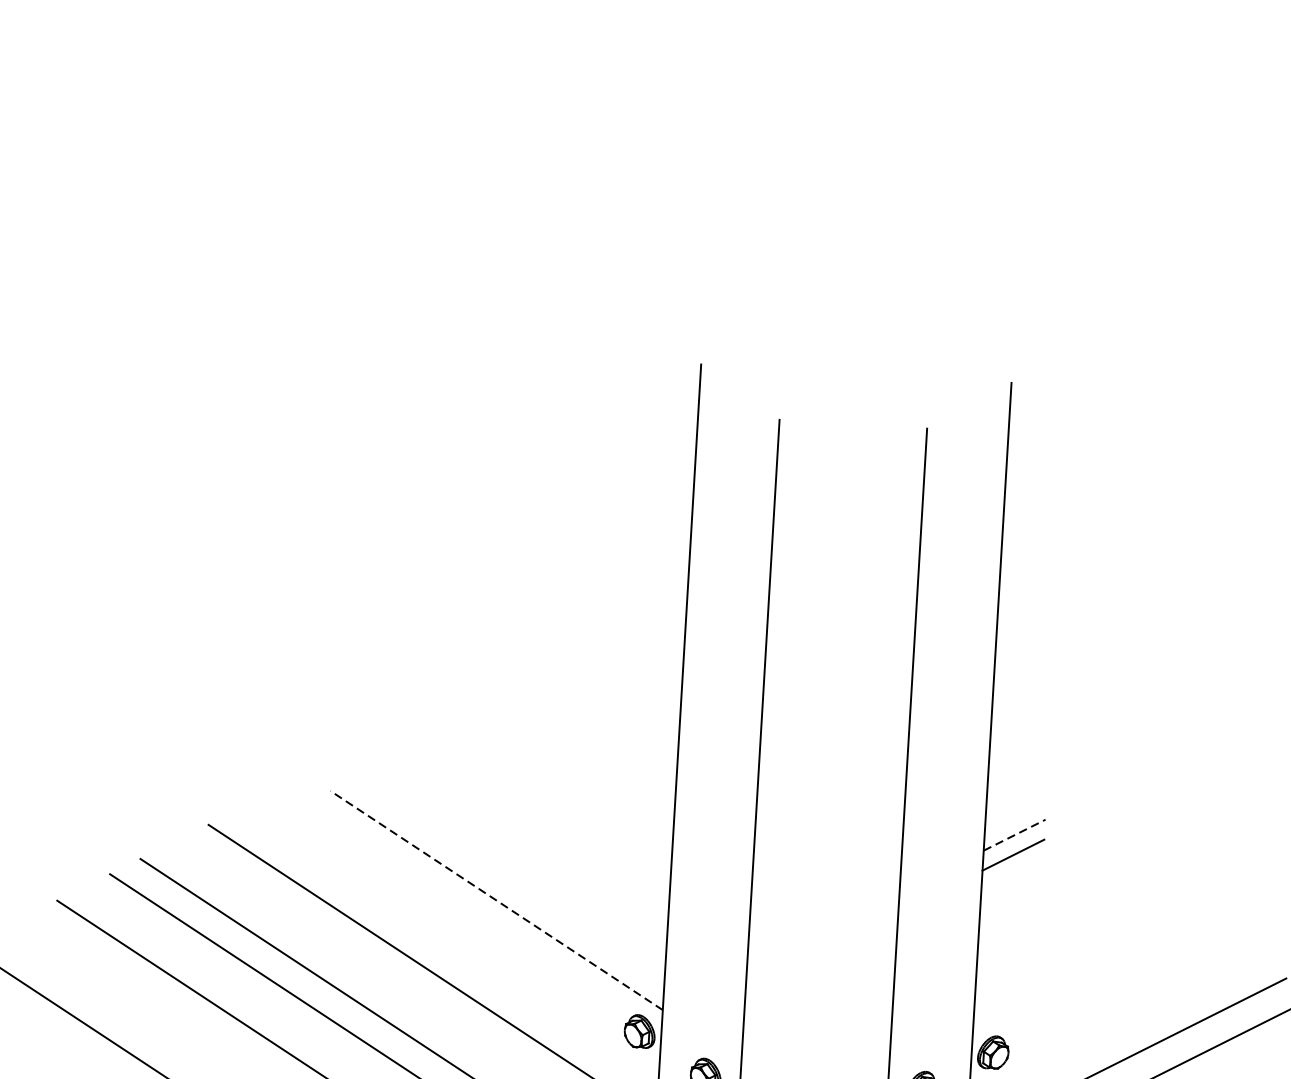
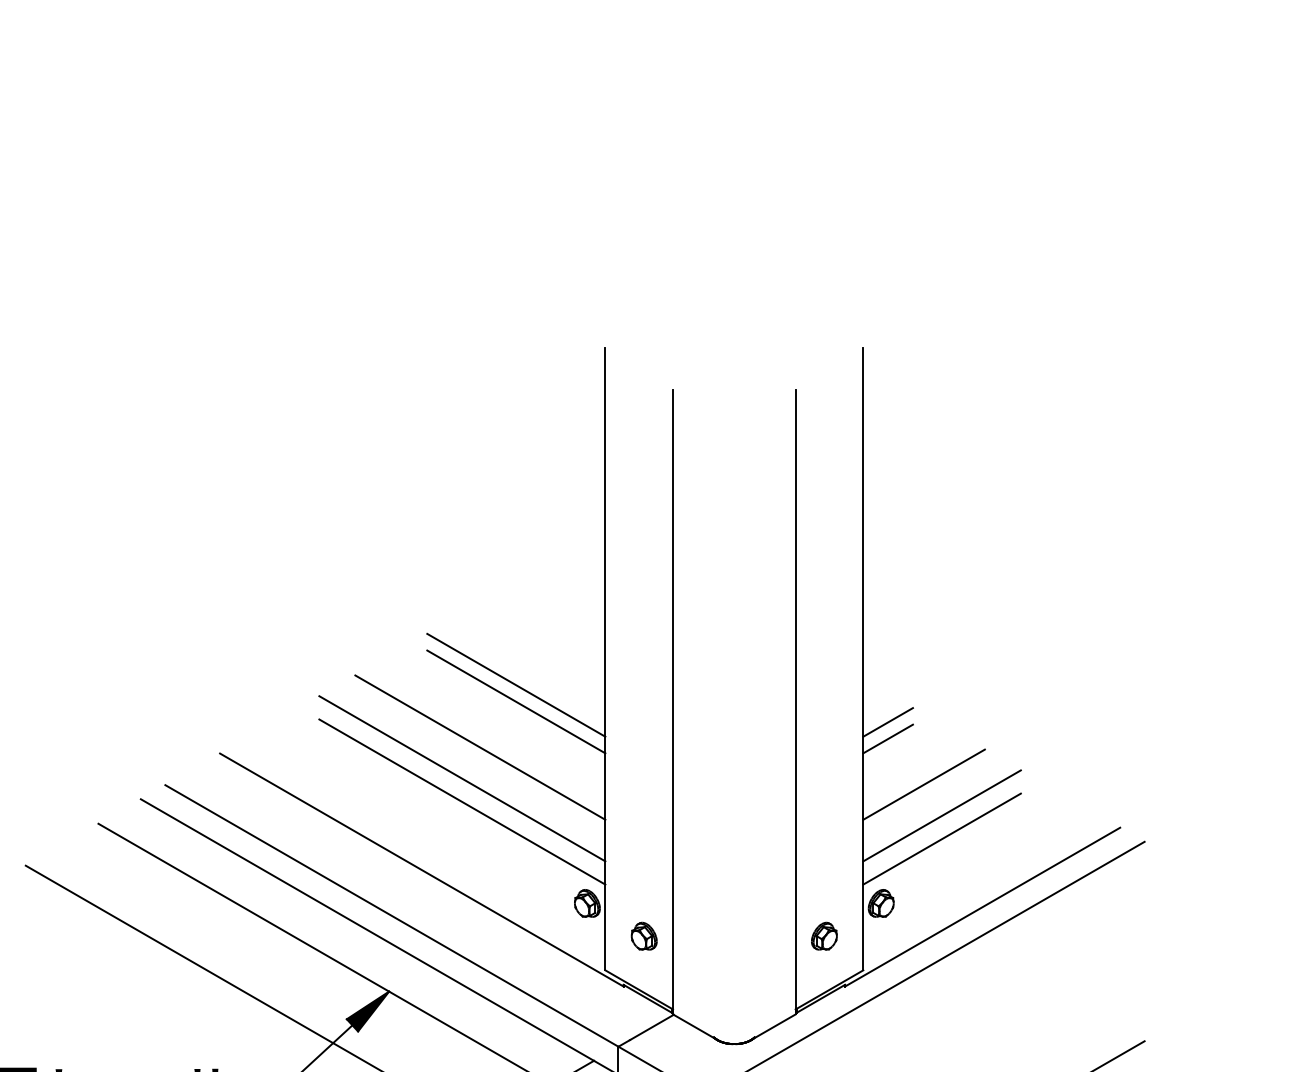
line: (570, 763) -> (516, 684), added
line: (568, 783) -> (516, 701), added
line: (1015, 835) -> (888, 722), dashed -> solid
line: (522, 836) -> (480, 747), added
line: (498, 872) -> (462, 778), added
line: (495, 899) -> (461, 801), dashed -> solid
line: (1052, 912) -> (923, 784), added
line: (1072, 951) -> (941, 815), added
line: (1070, 978) -> (941, 838), added

